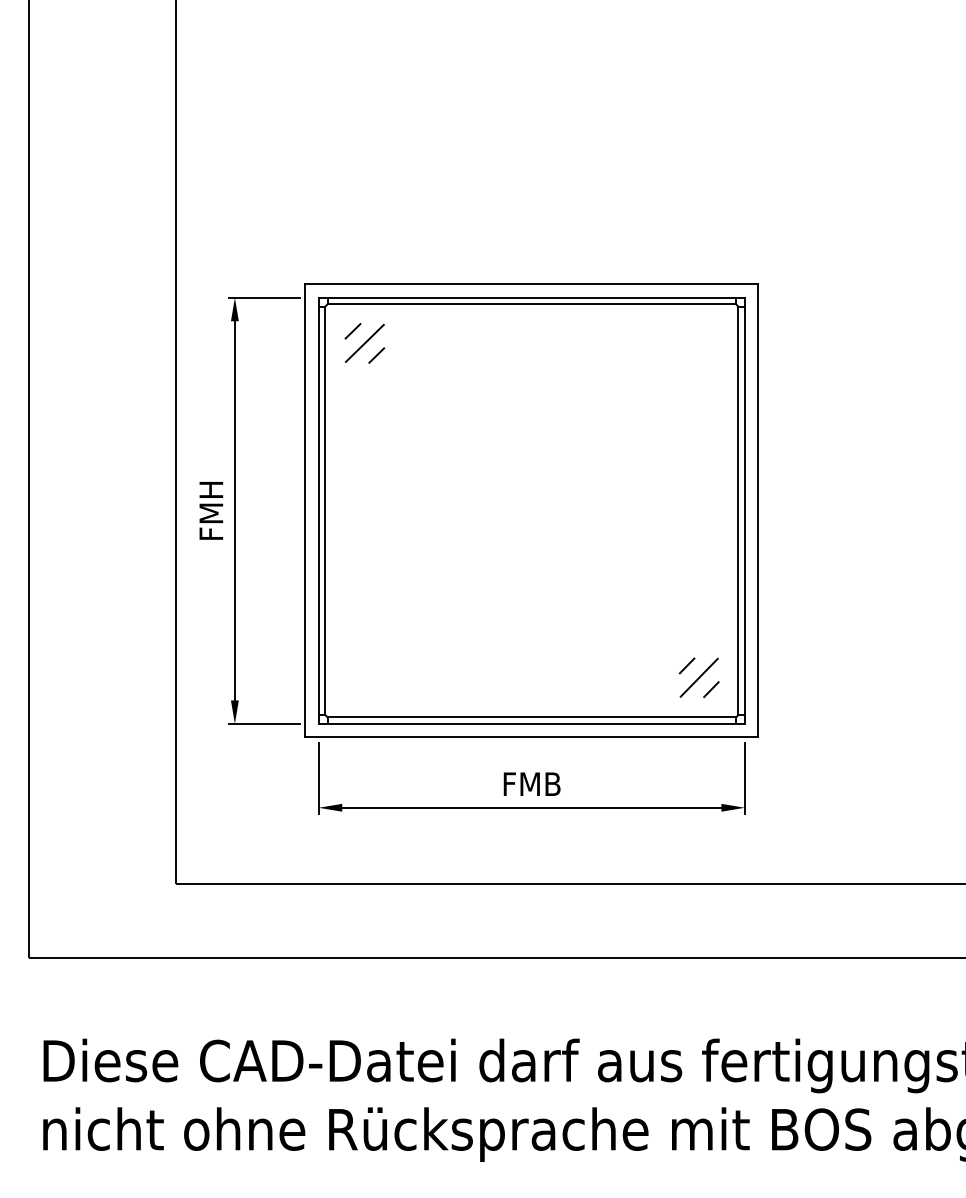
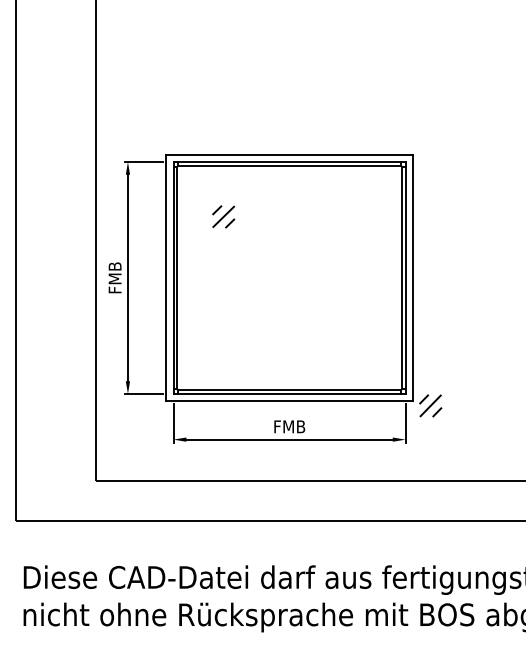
part: (364, 342) -> (223, 216), moved
text: (210, 509) -> (114, 277), FMH -> FMB
part: (698, 677) -> (430, 405), moved

